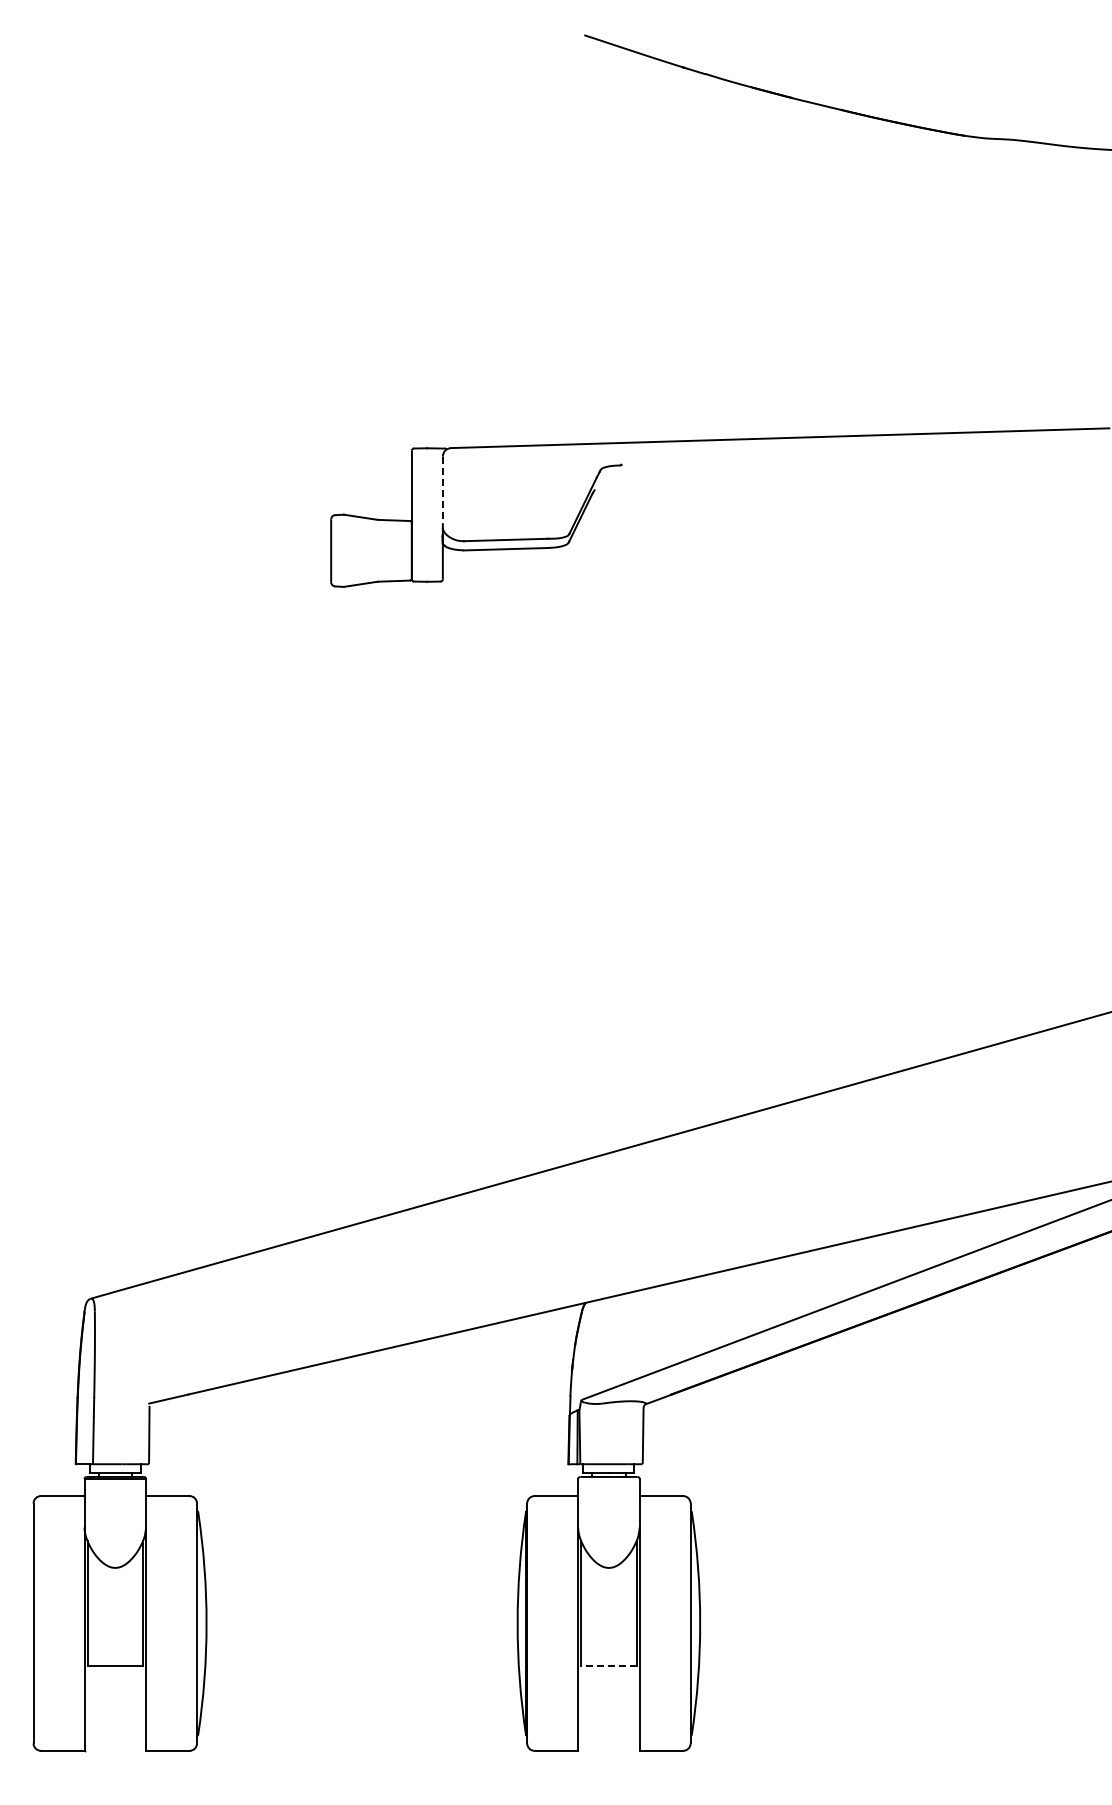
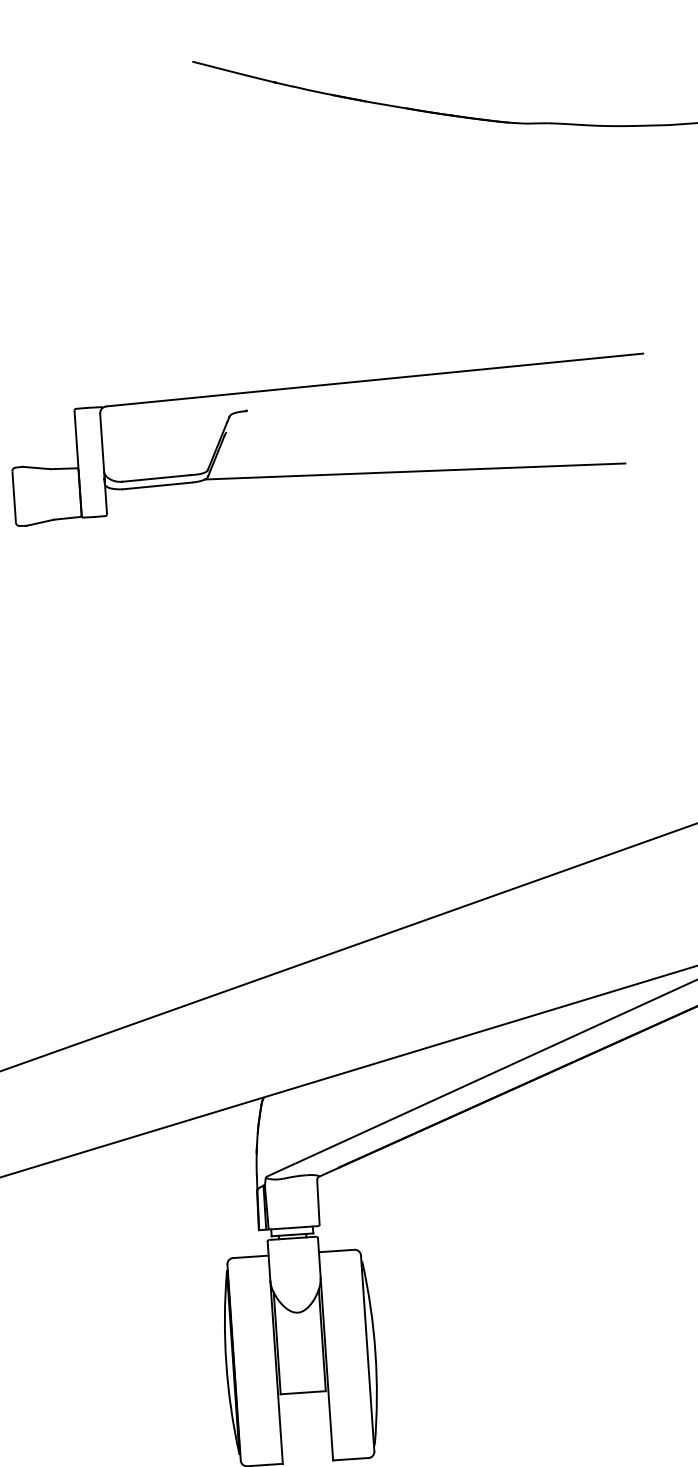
line: (442, 490) -> (101, 441), dashed -> solid
line: (821, 552) -> (414, 471), added
line: (608, 1665) -> (302, 1392), dashed -> solid

